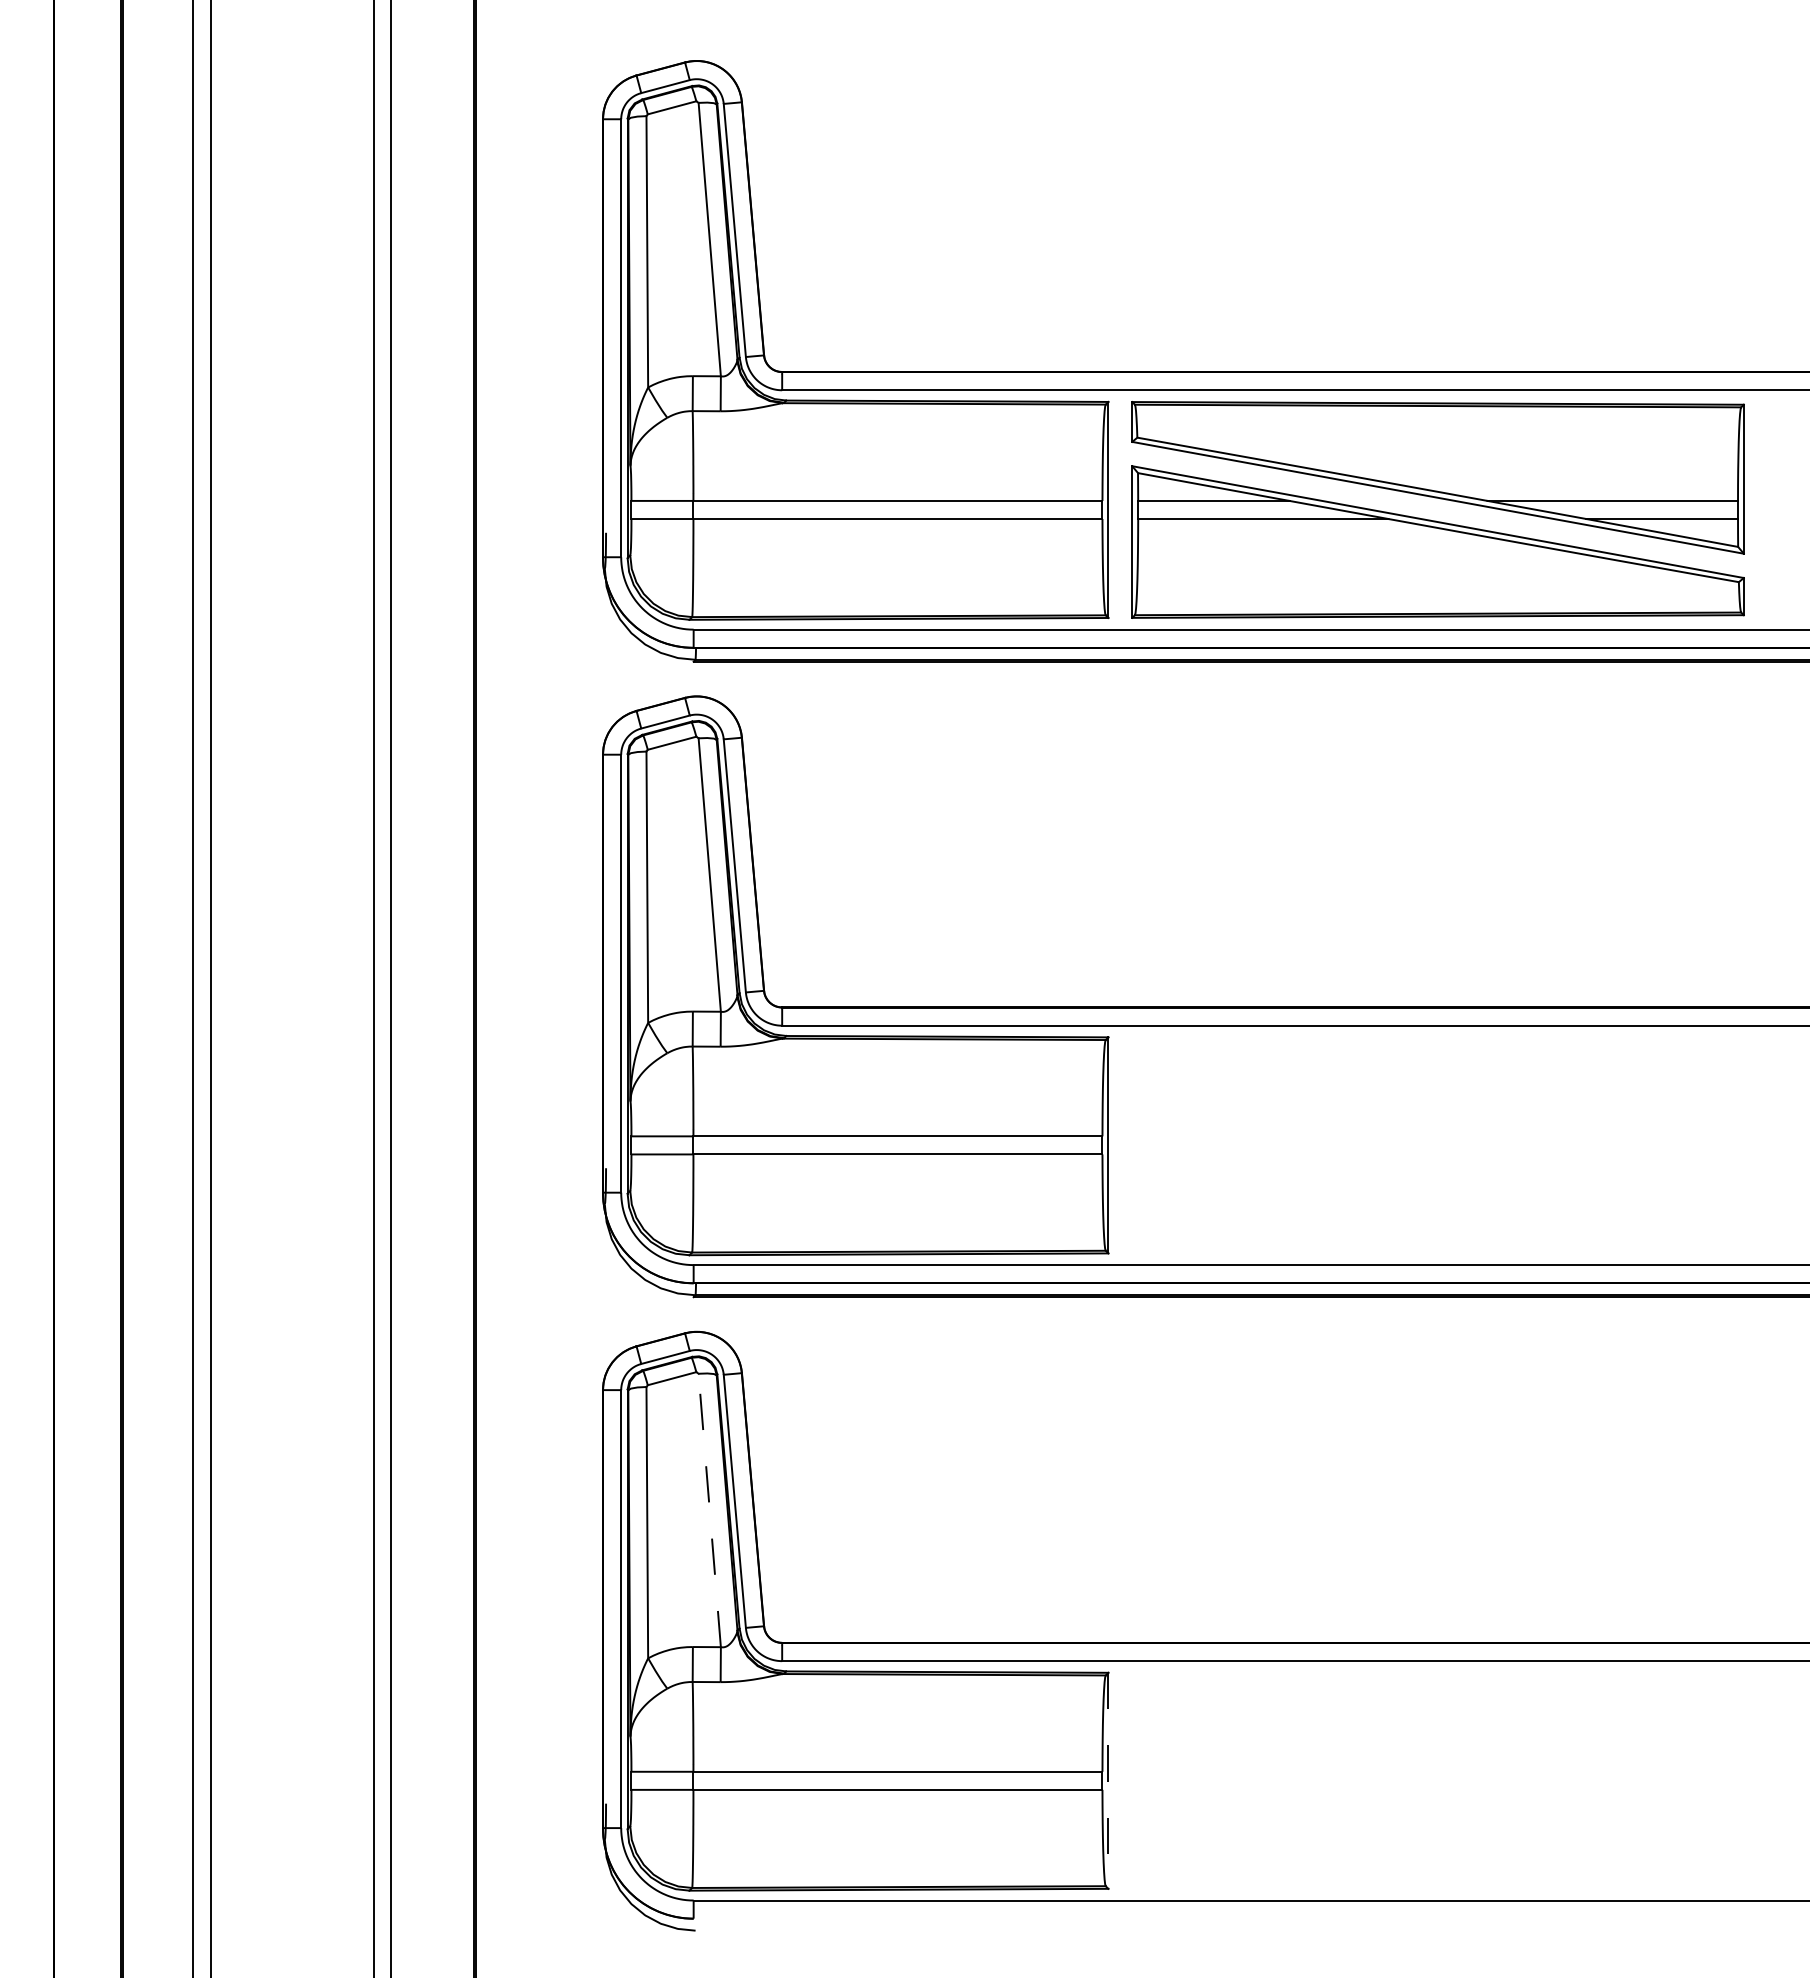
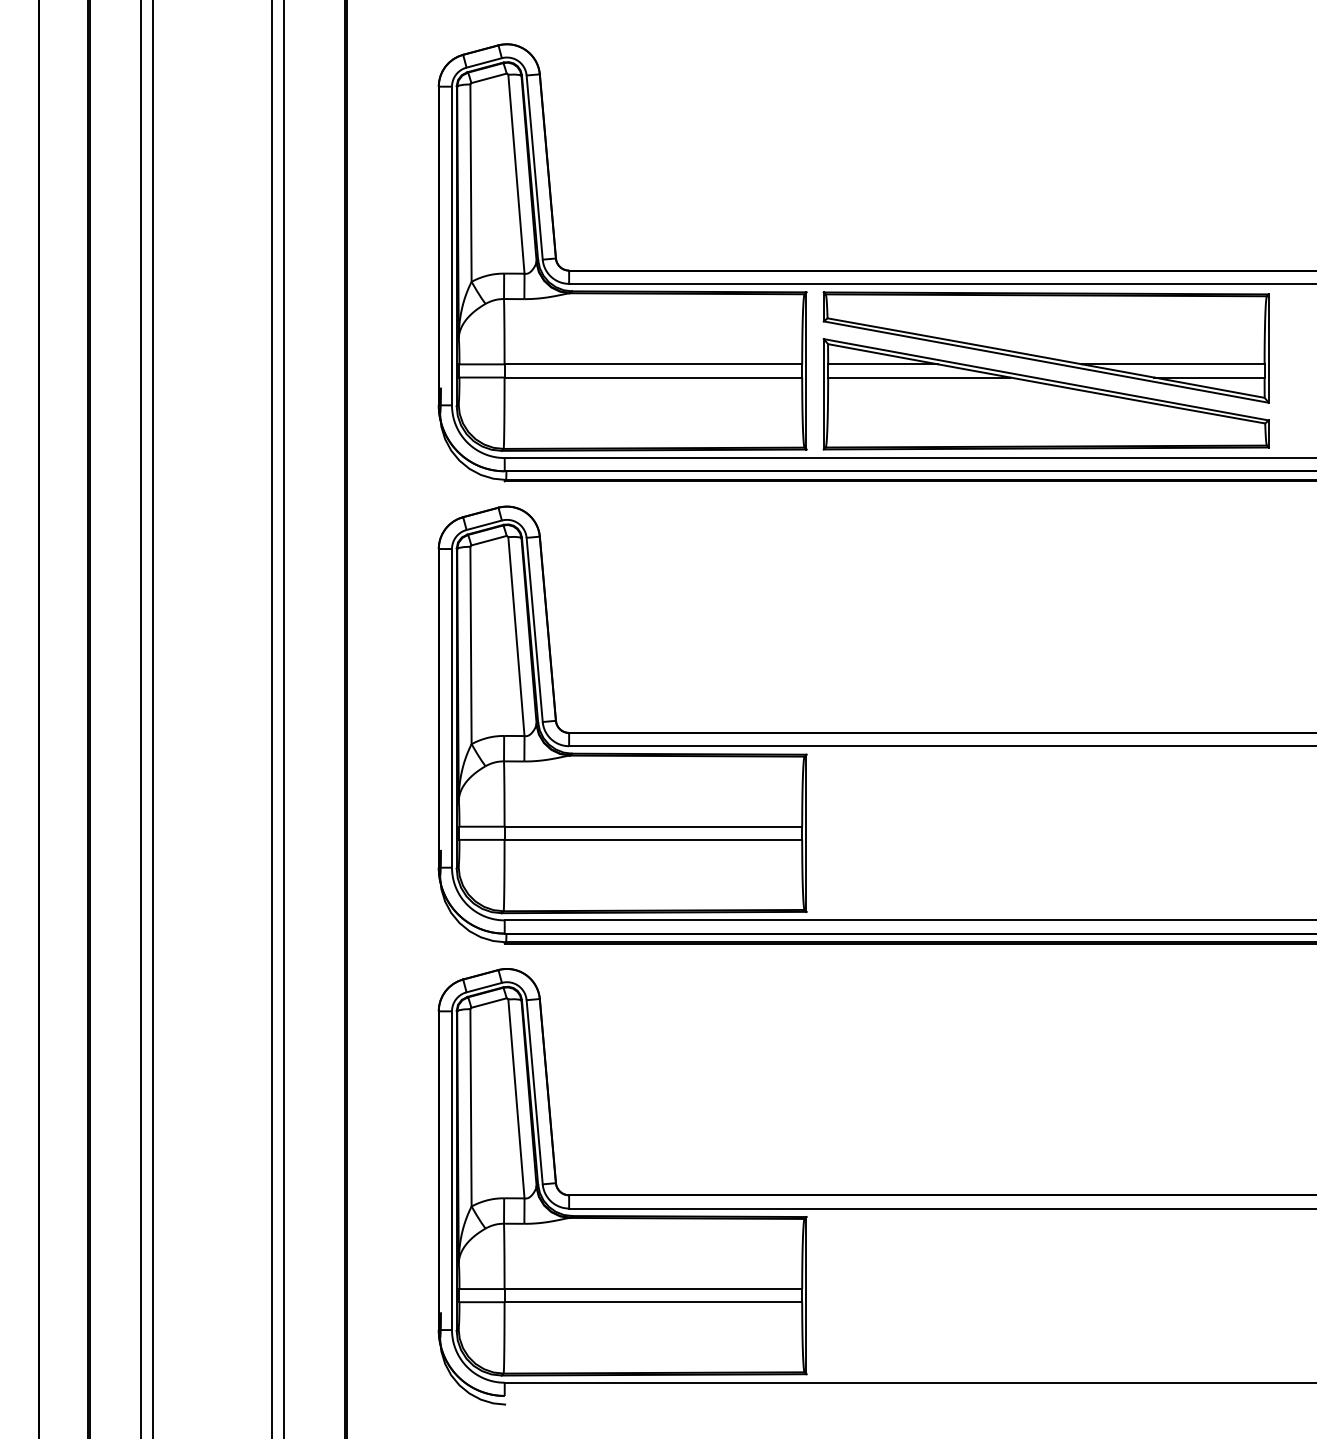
line: (709, 1509) -> (516, 1098), dashed -> solid
line: (1108, 1781) -> (806, 1296), dashed -> solid

